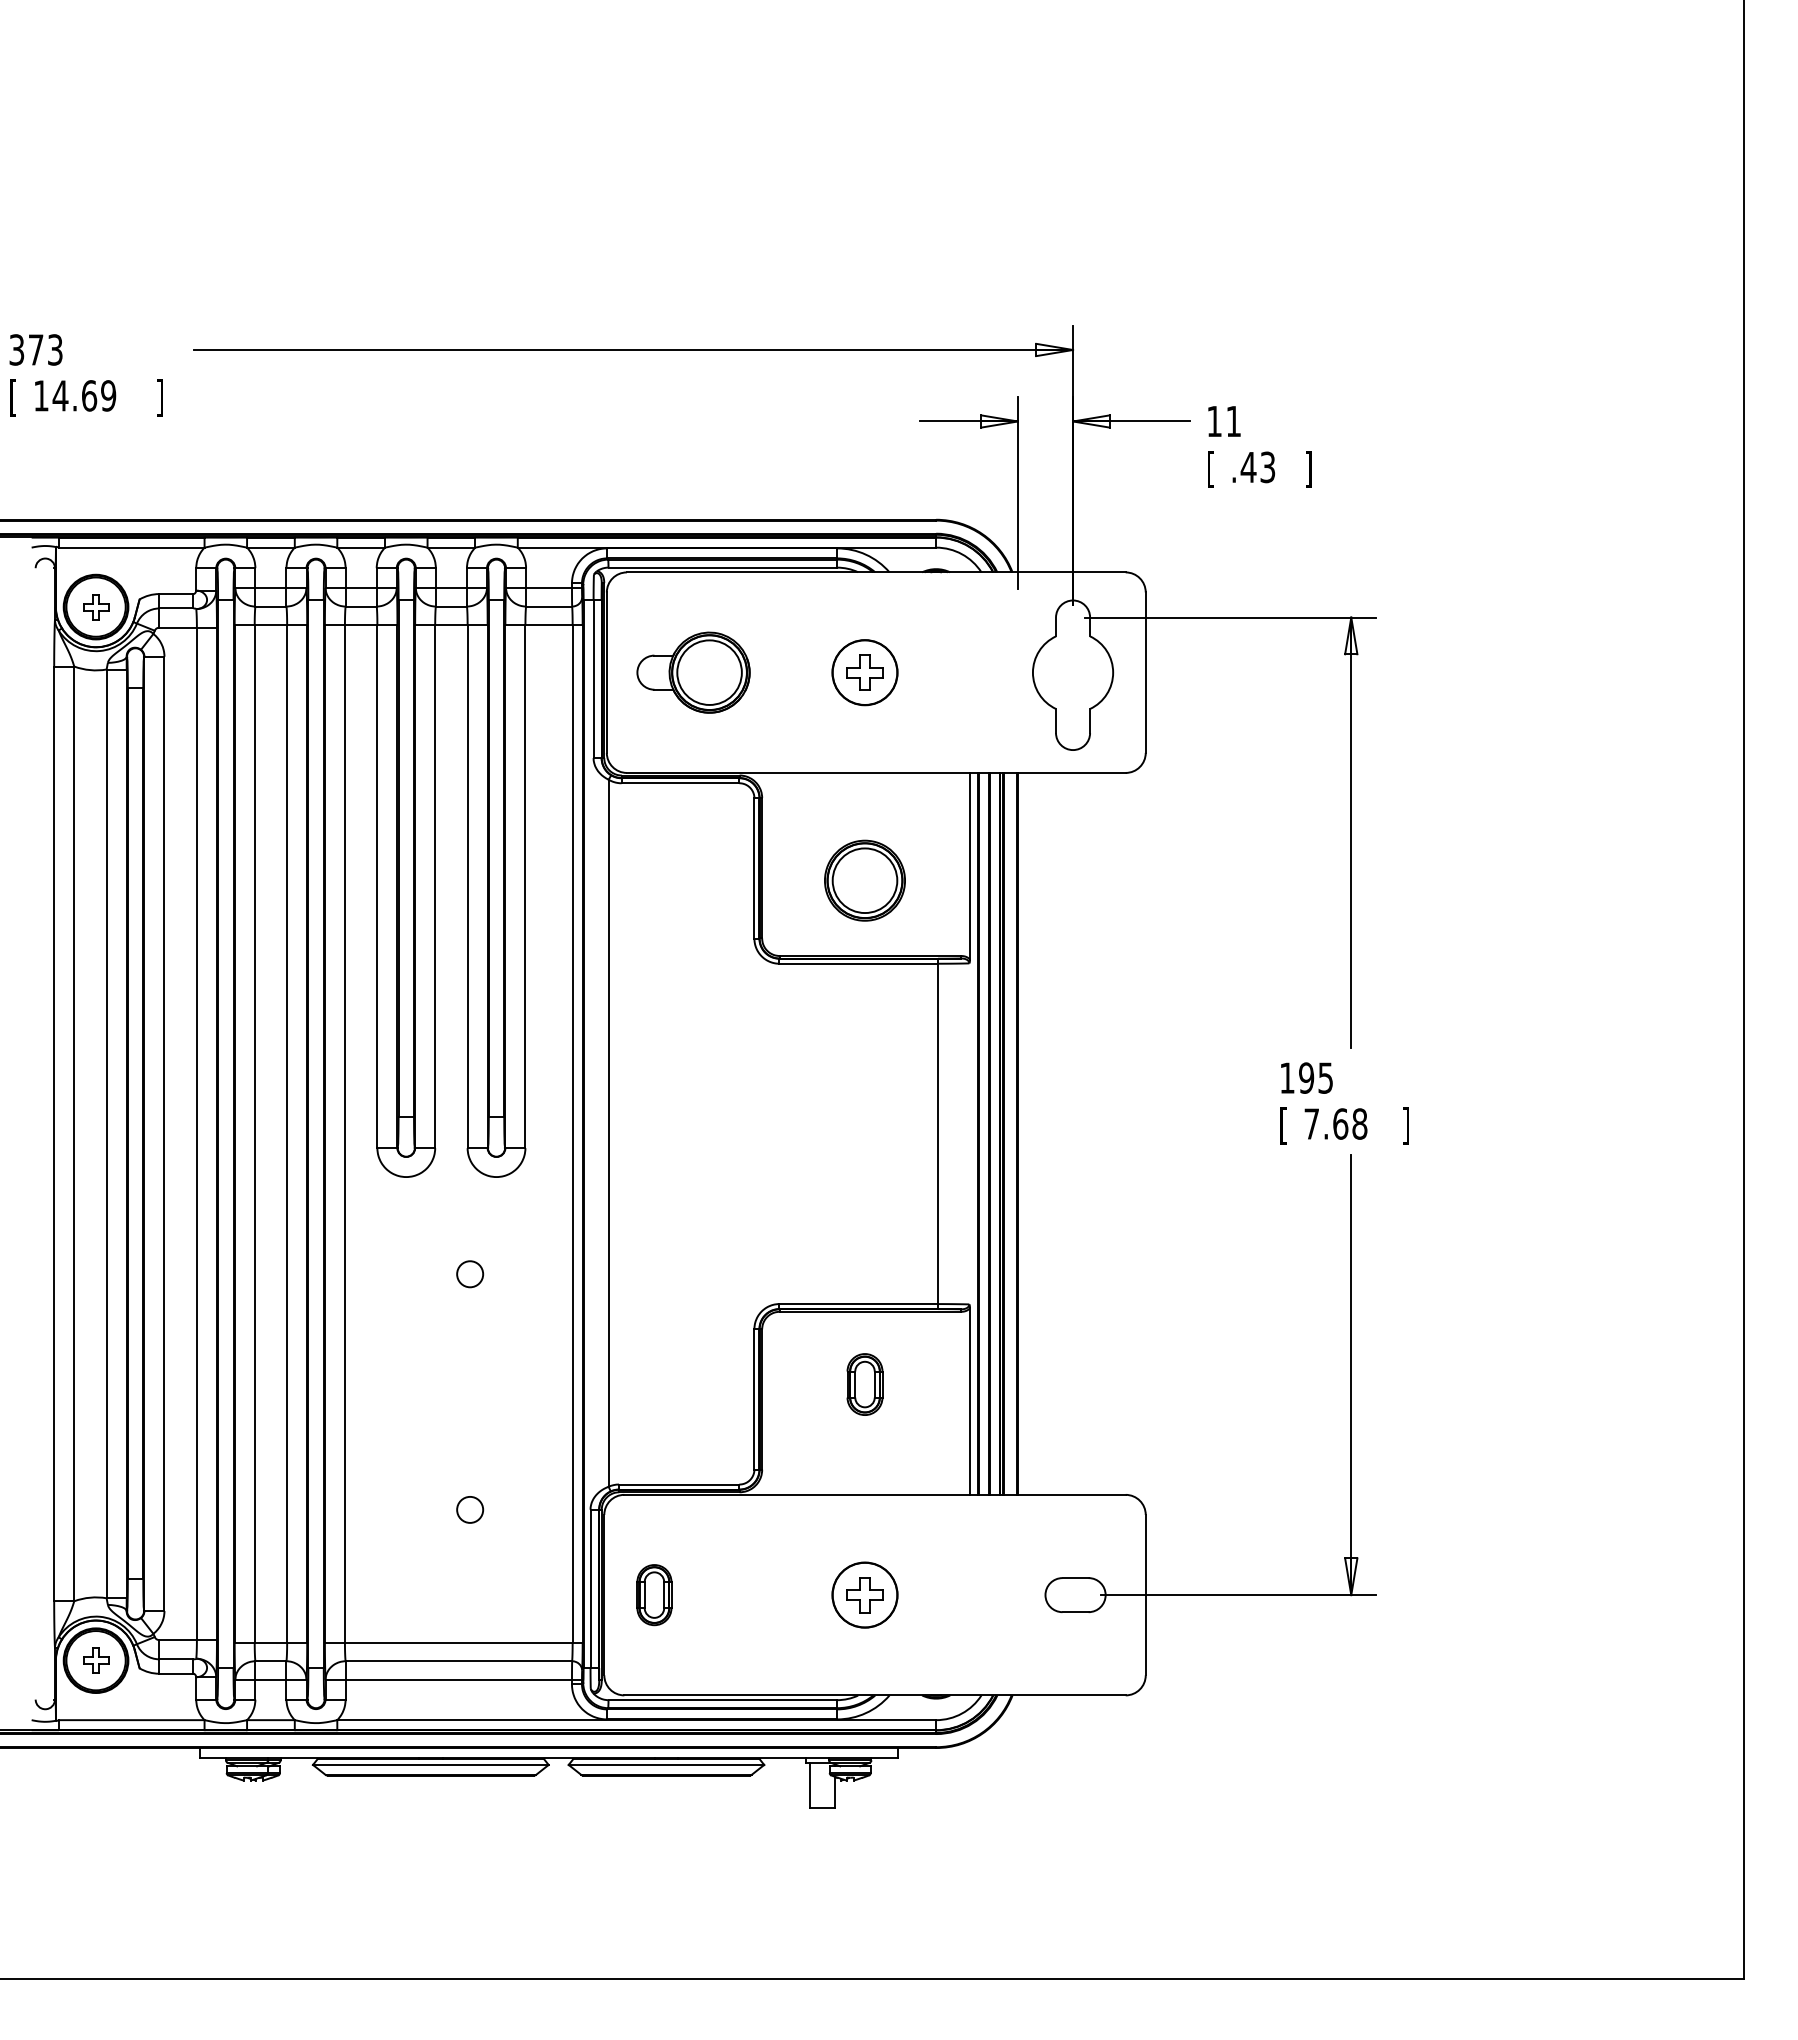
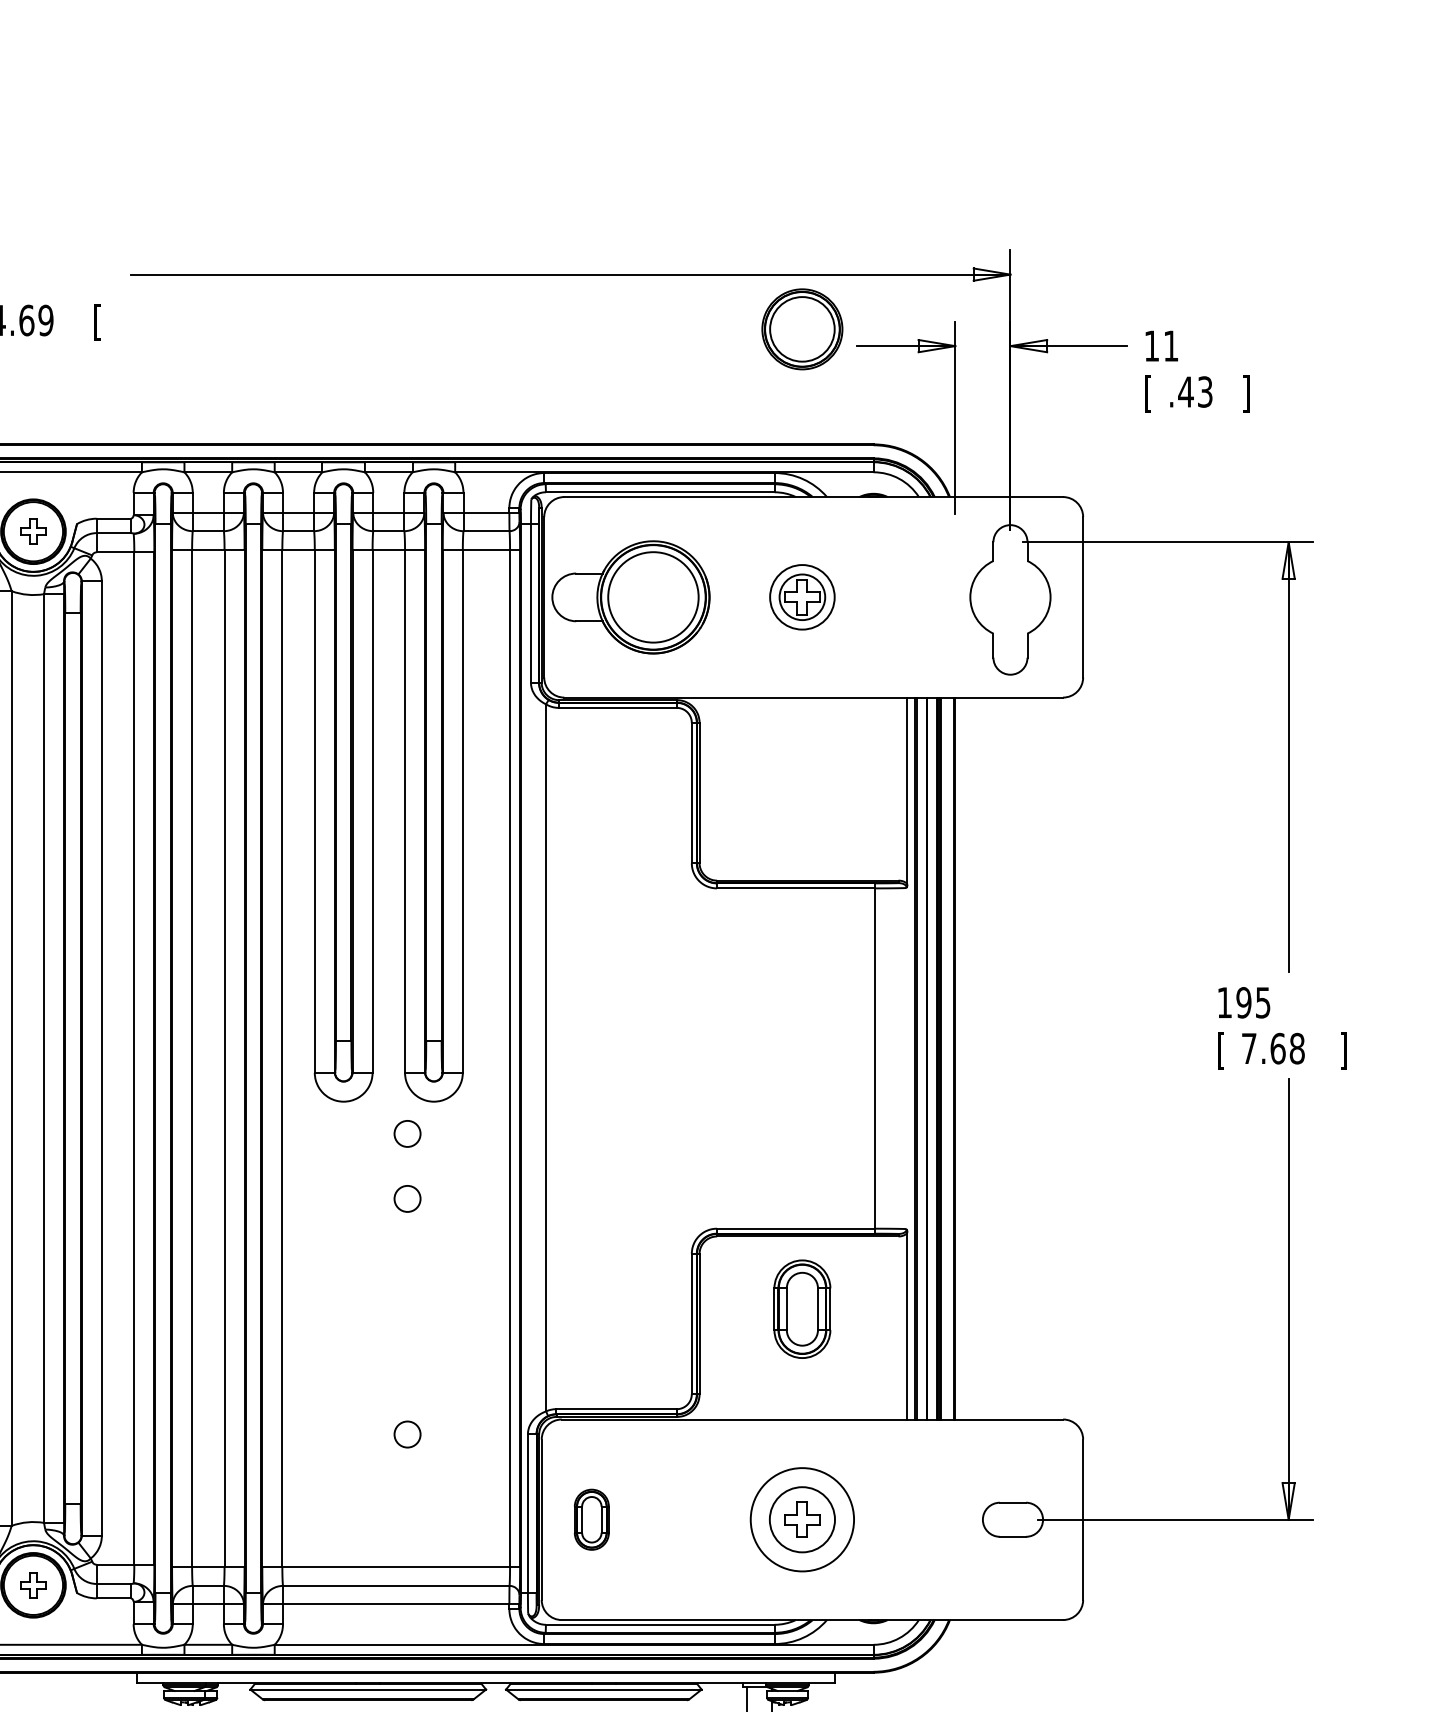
text: (159, 397) -> (96, 322), ] -> [
part: (693, 672) -> (630, 597), size x1.4
circle: (864, 672) -> (801, 597), size x0.7
part: (864, 880) -> (801, 329), moved
circle: (470, 1209) -> (407, 1134), added
part: (864, 1384) -> (801, 1309), size x1.6
circle: (864, 1594) -> (801, 1519), size x1.6

